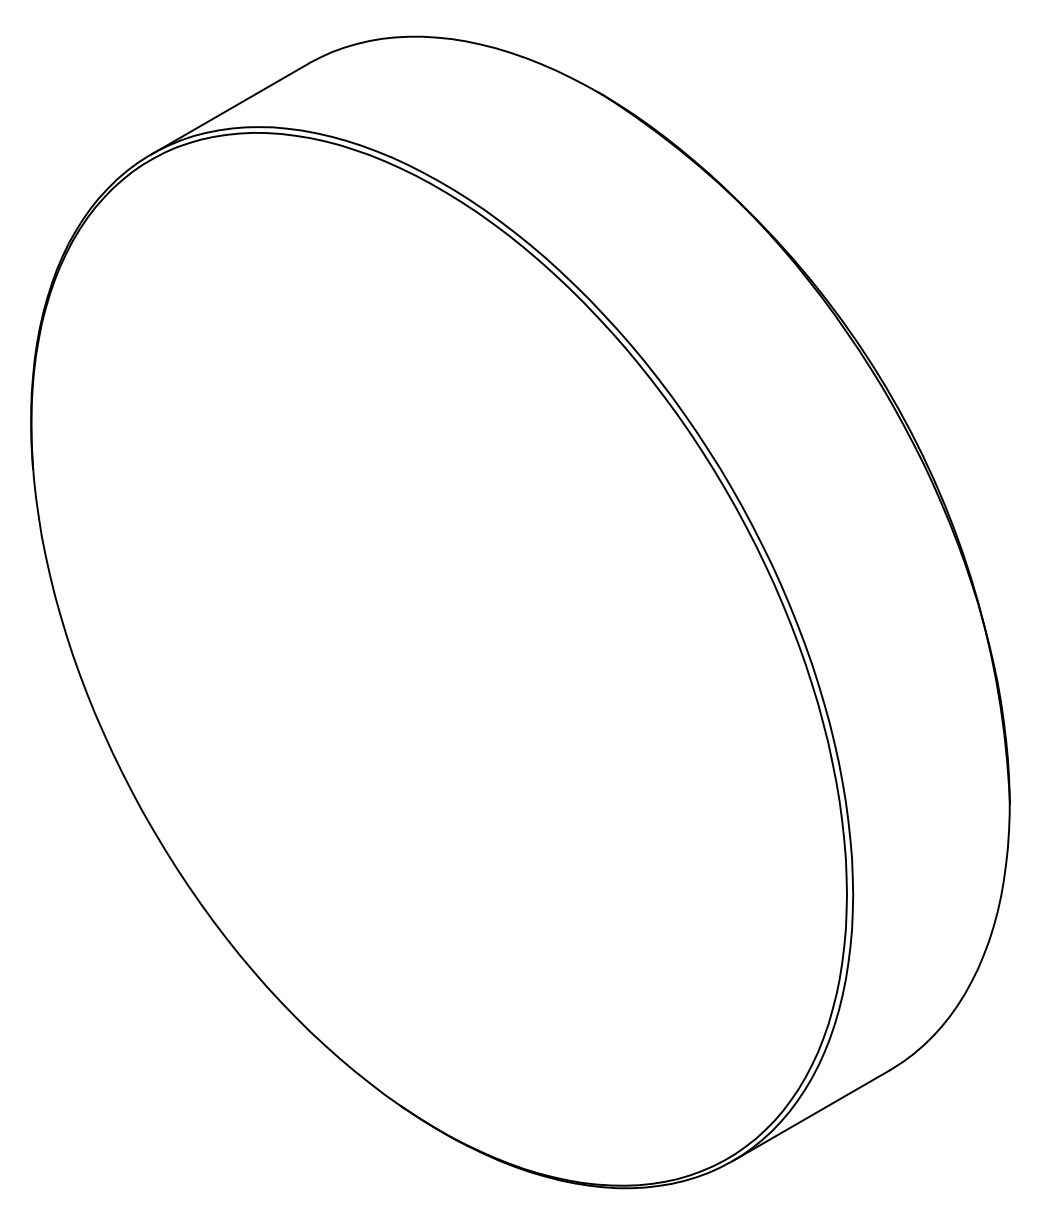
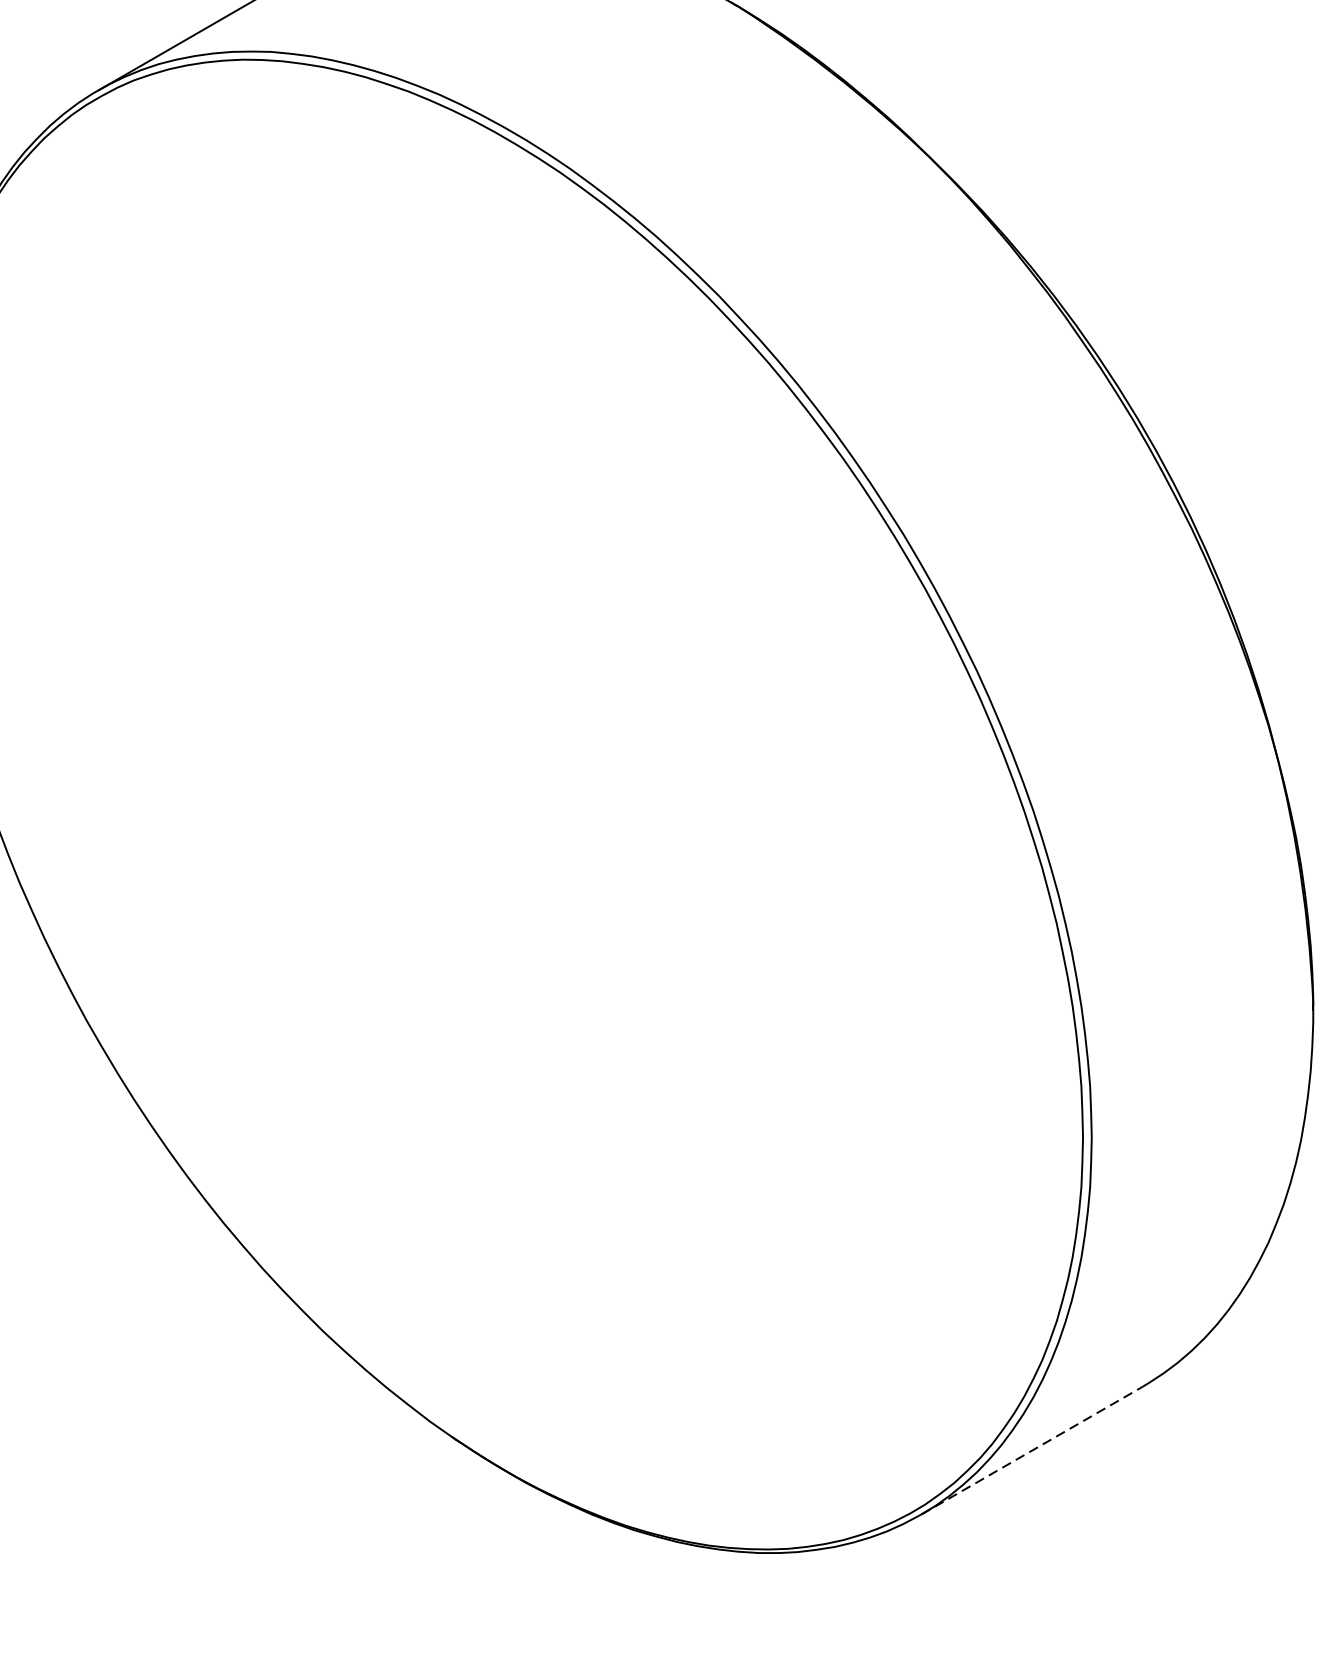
line: (811, 1115) -> (1032, 1450), solid -> dashed

